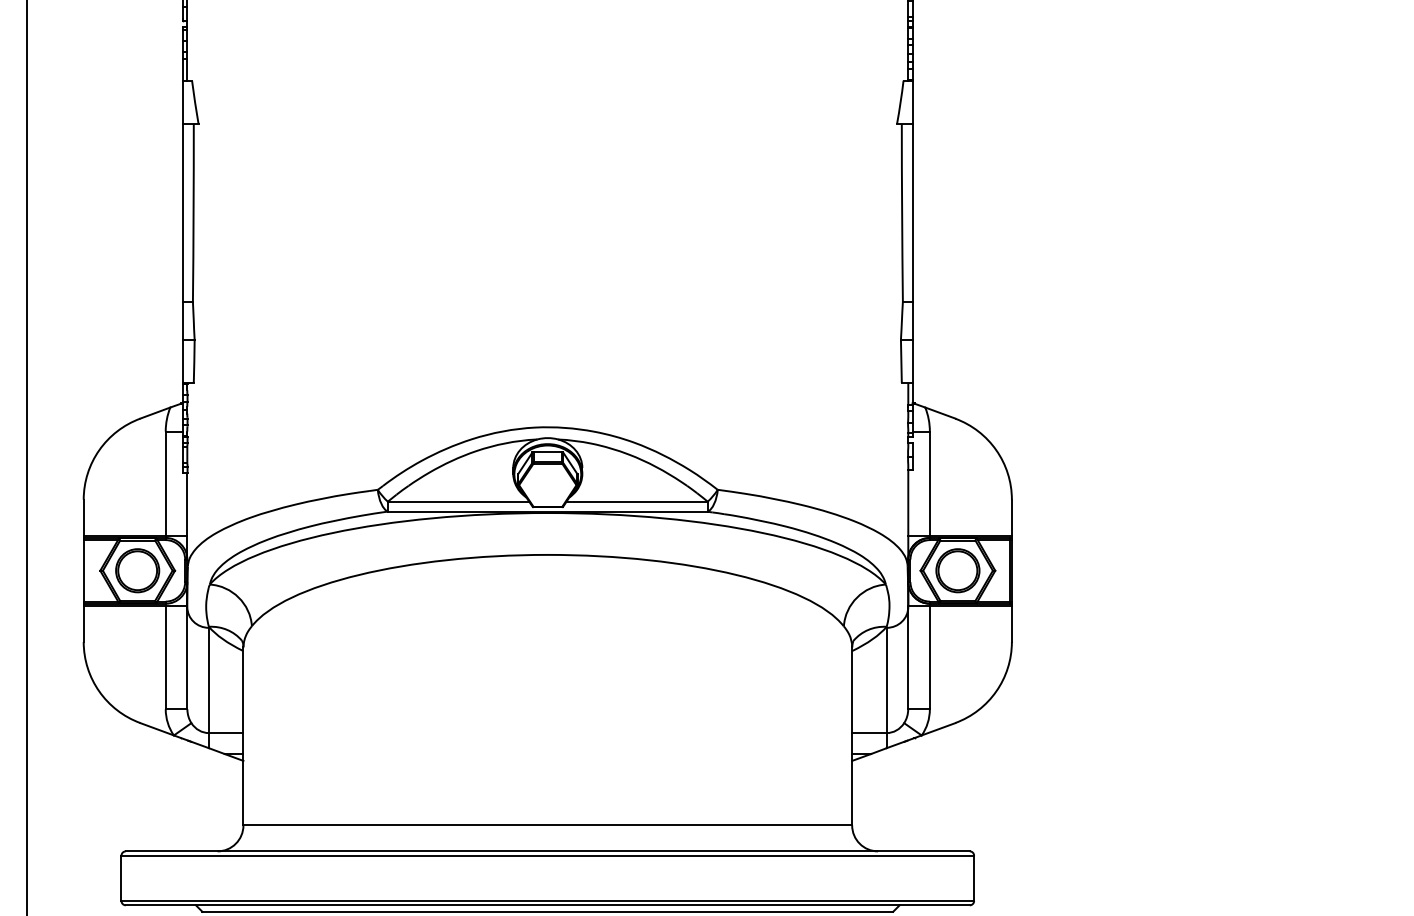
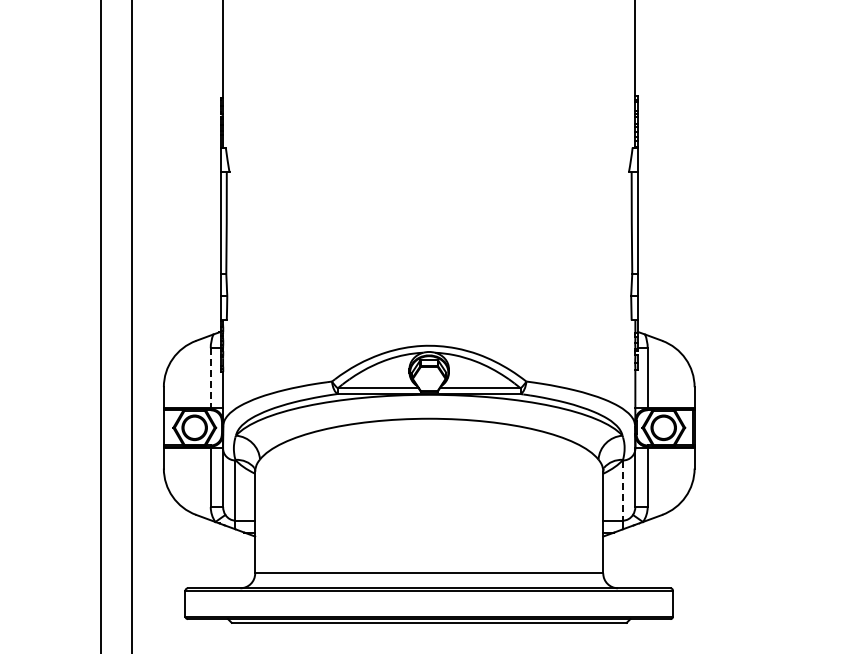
line: (165, 484) -> (210, 378), solid -> dashed
line: (887, 682) -> (623, 491), solid -> dashed

